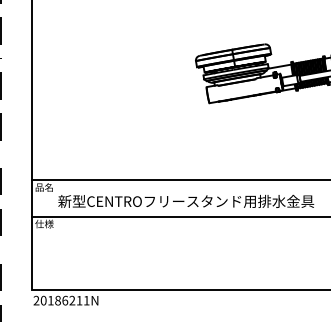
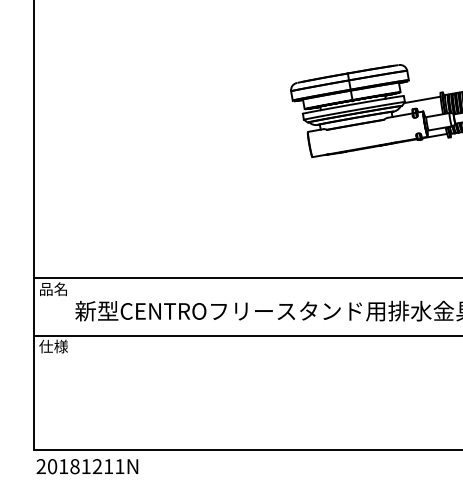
text: (65, 300) -> (86, 466), 20186211N -> 20181211N

